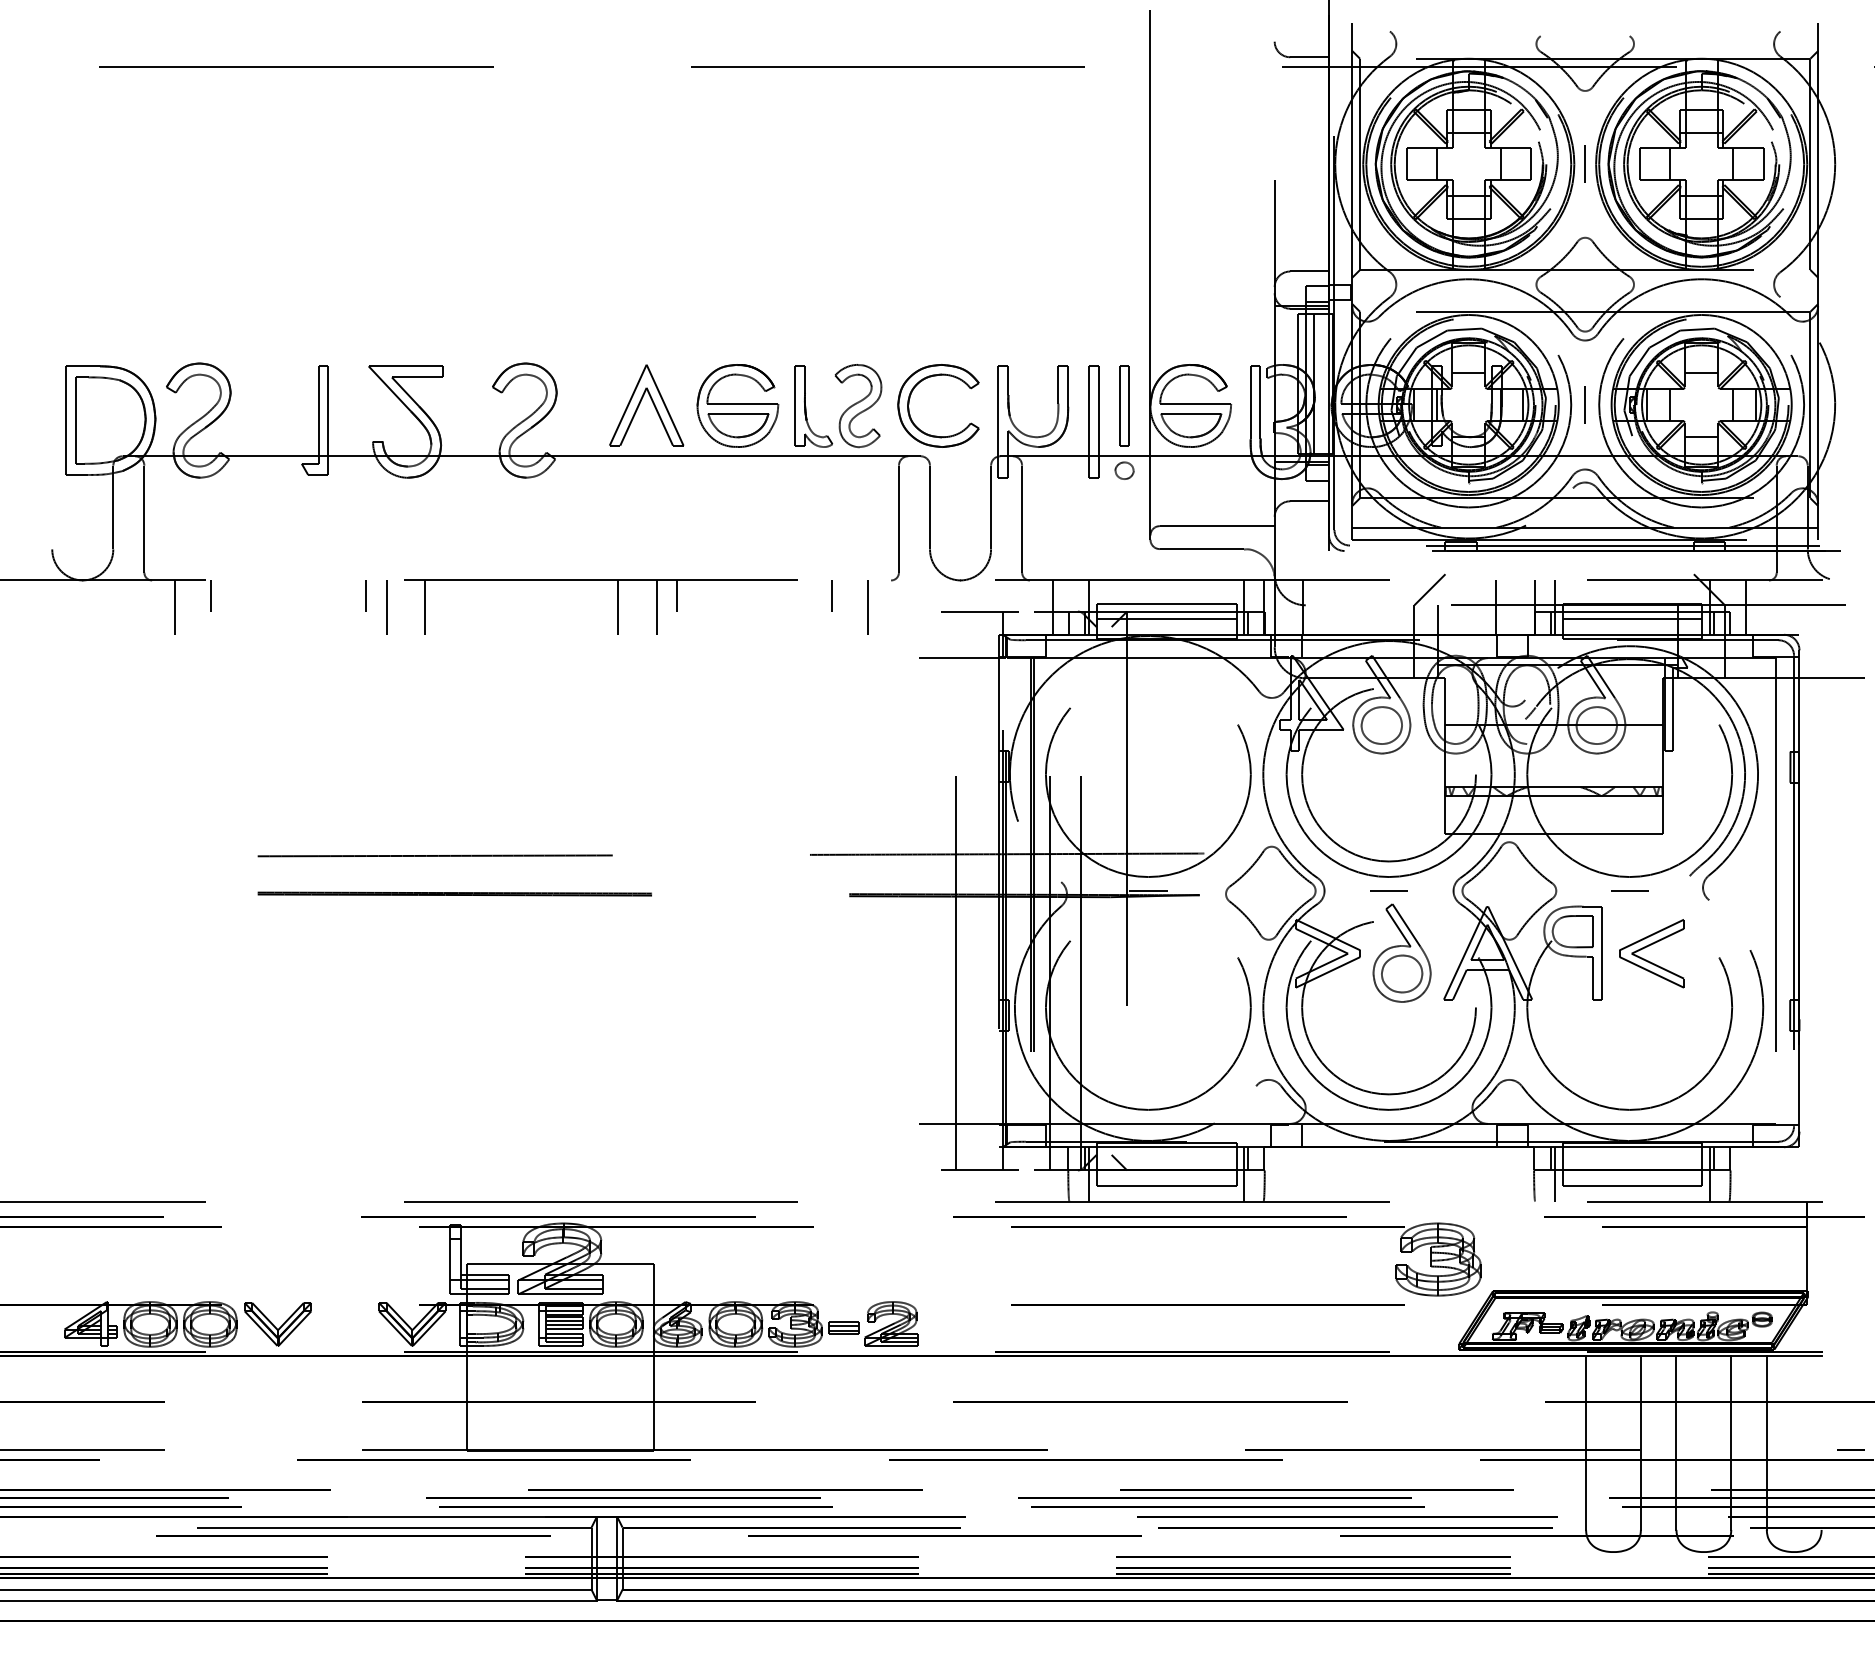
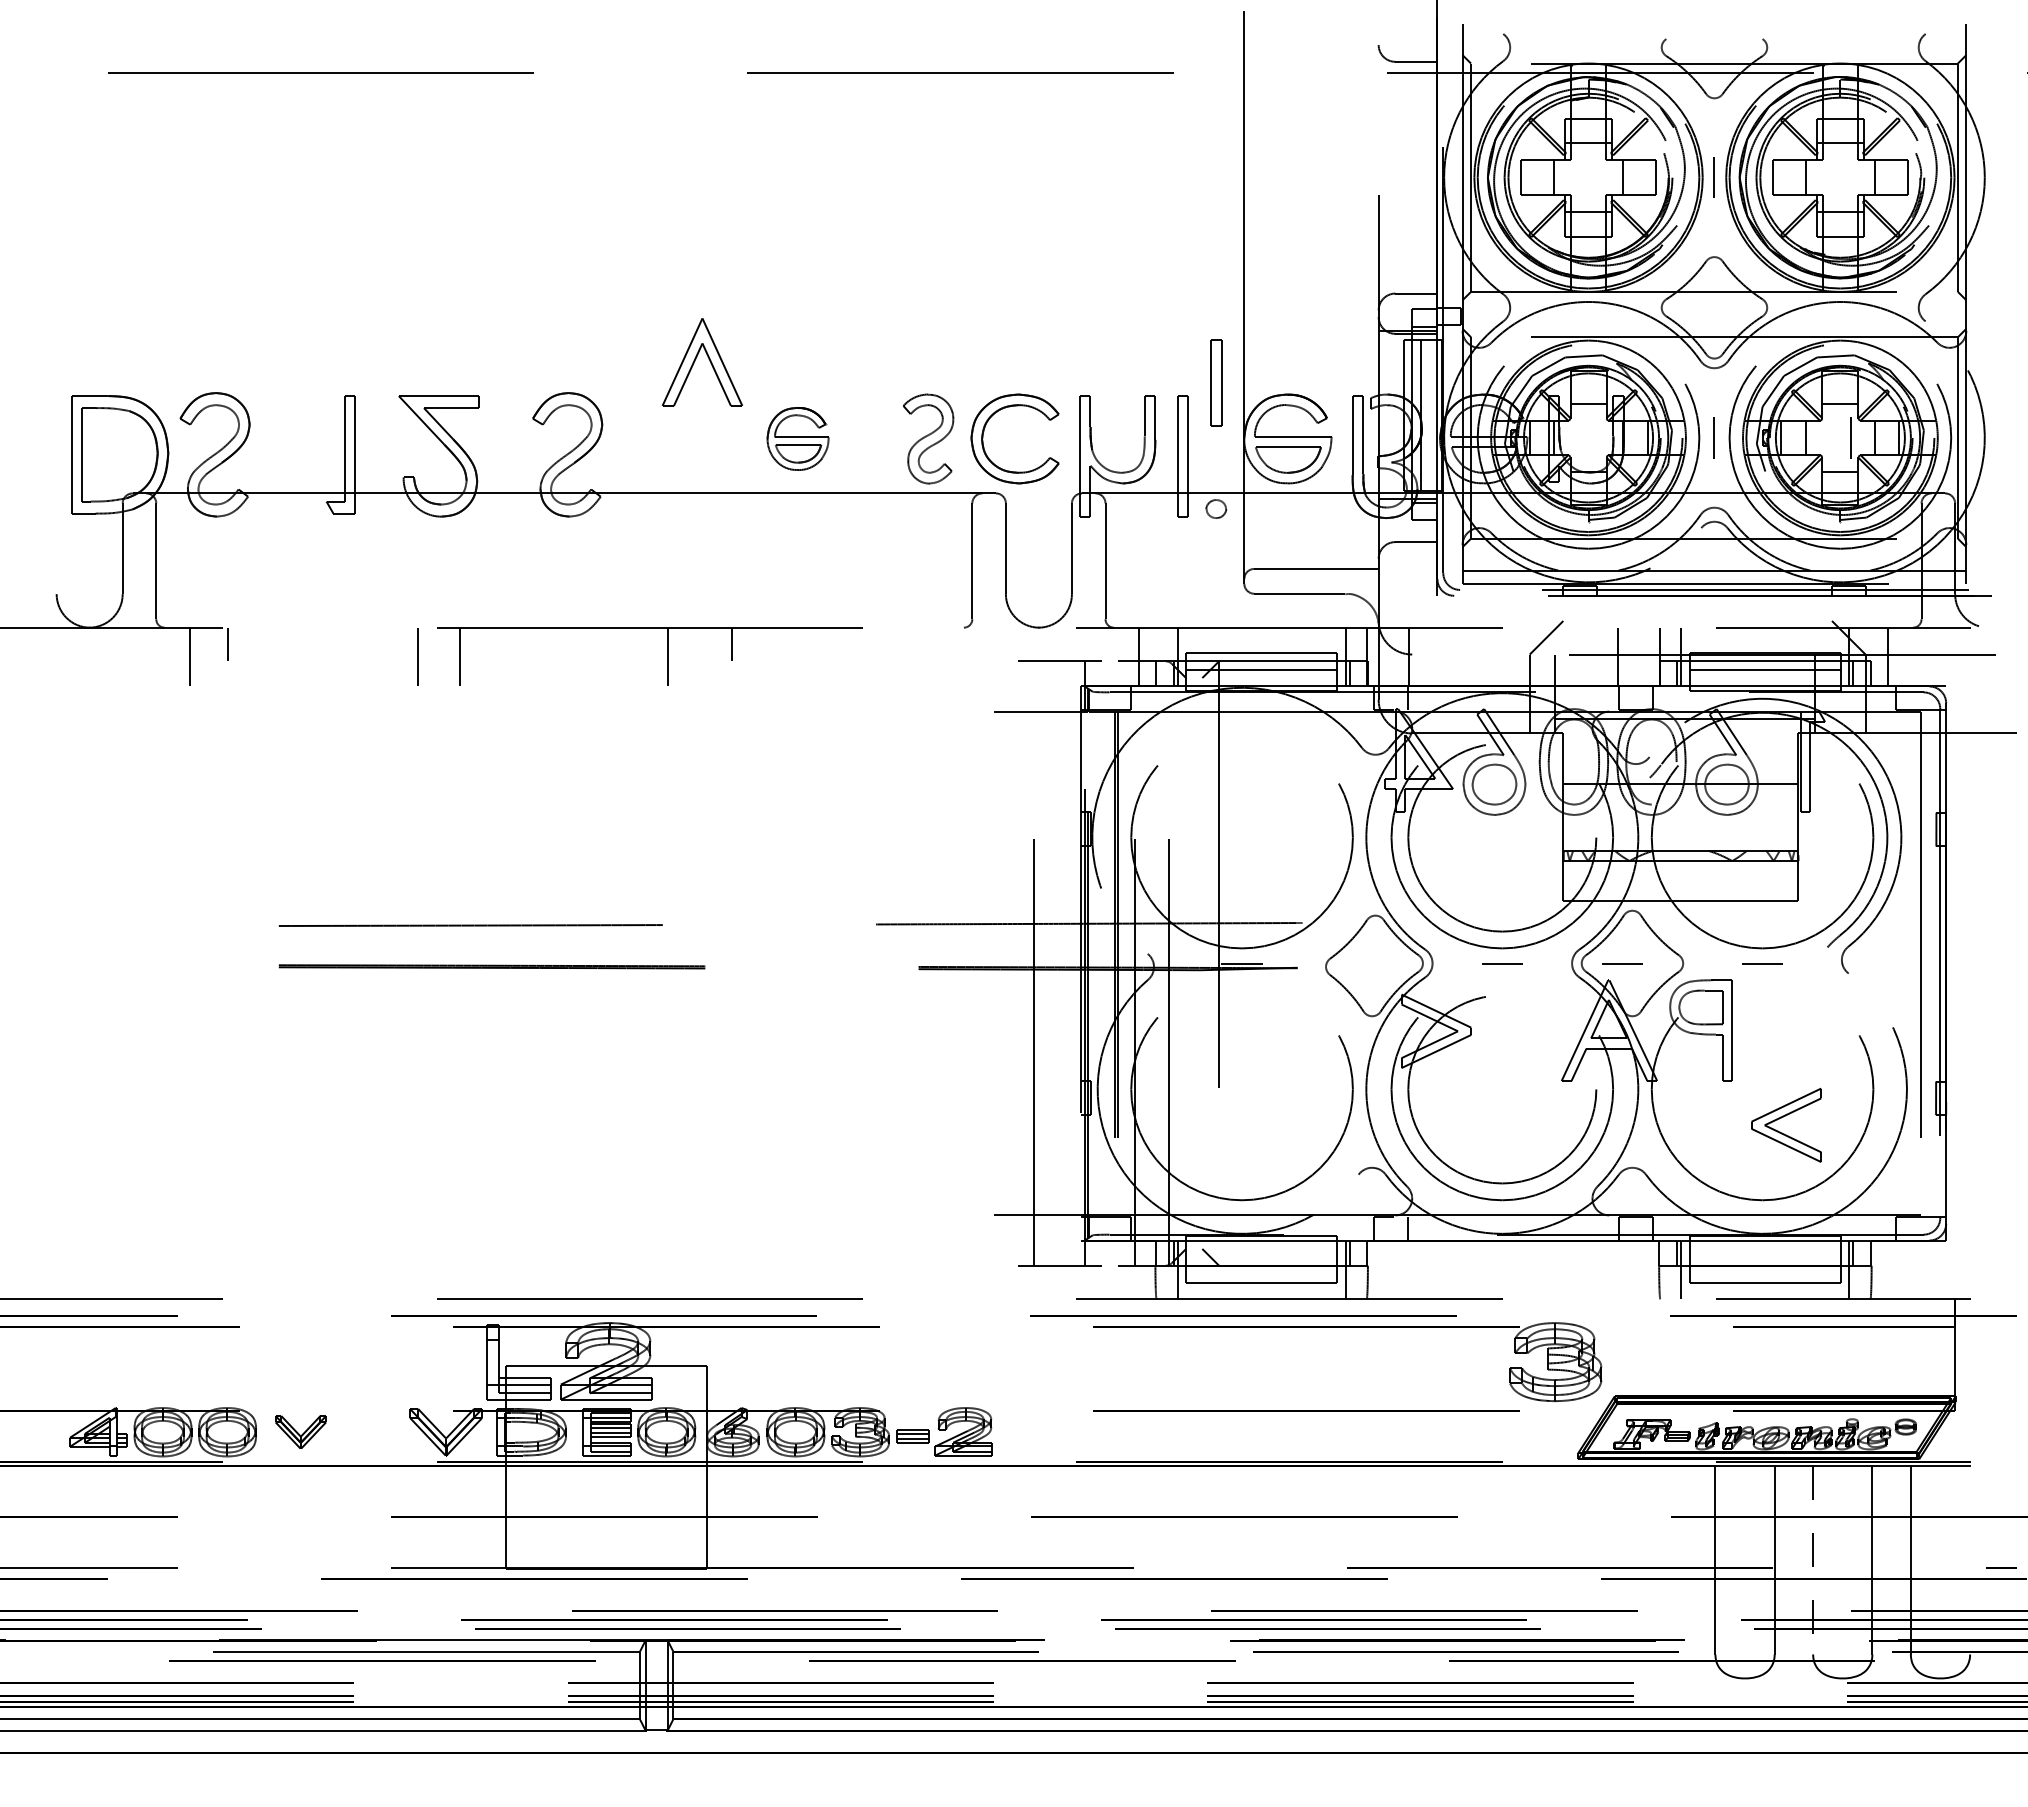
line: (1711, 404) -> (1850, 437), added
part: (645, 405) -> (701, 362), moved
part: (737, 405) -> (797, 438), size x0.7
part: (1124, 405) -> (1216, 382), moved
part: (805, 406) -> (871, 439), removed
line: (365, 596) -> (395, 644), removed
line: (832, 596) -> (900, 644), removed
line: (656, 607) -> (710, 656), removed
line: (867, 607) -> (938, 656), removed
line: (1500, 890) -> (1622, 963), added
part: (1649, 946) -> (1783, 1117), moved
part: (1402, 952) -> (1516, 1030), removed
part: (277, 1324) -> (300, 1432), size x0.7
line: (1676, 1443) -> (1813, 1560), solid -> dashed

